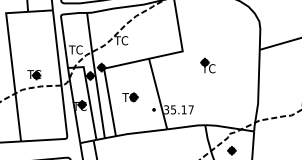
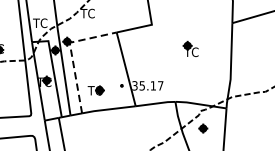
part: (207, 65) -> (190, 48), moved
line: (105, 78) -> (71, 53), solid -> dashed
part: (130, 97) -> (96, 90), moved

